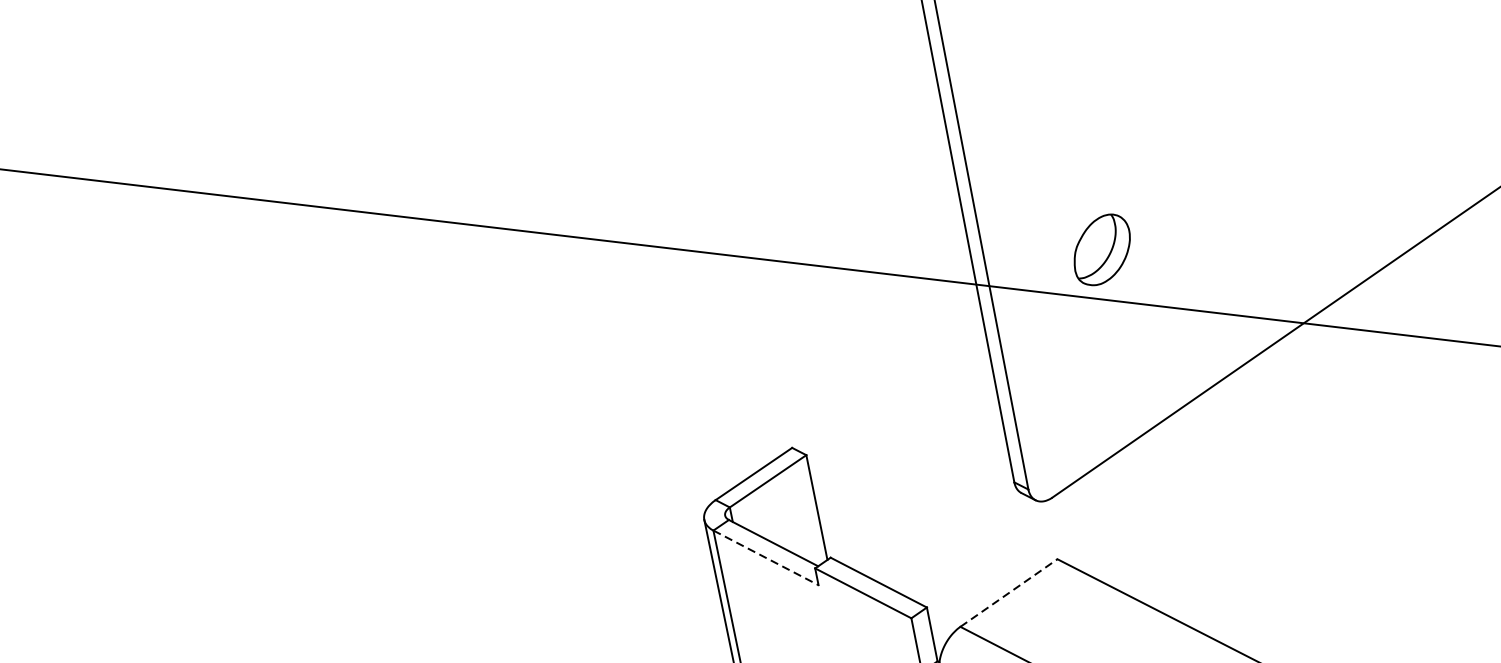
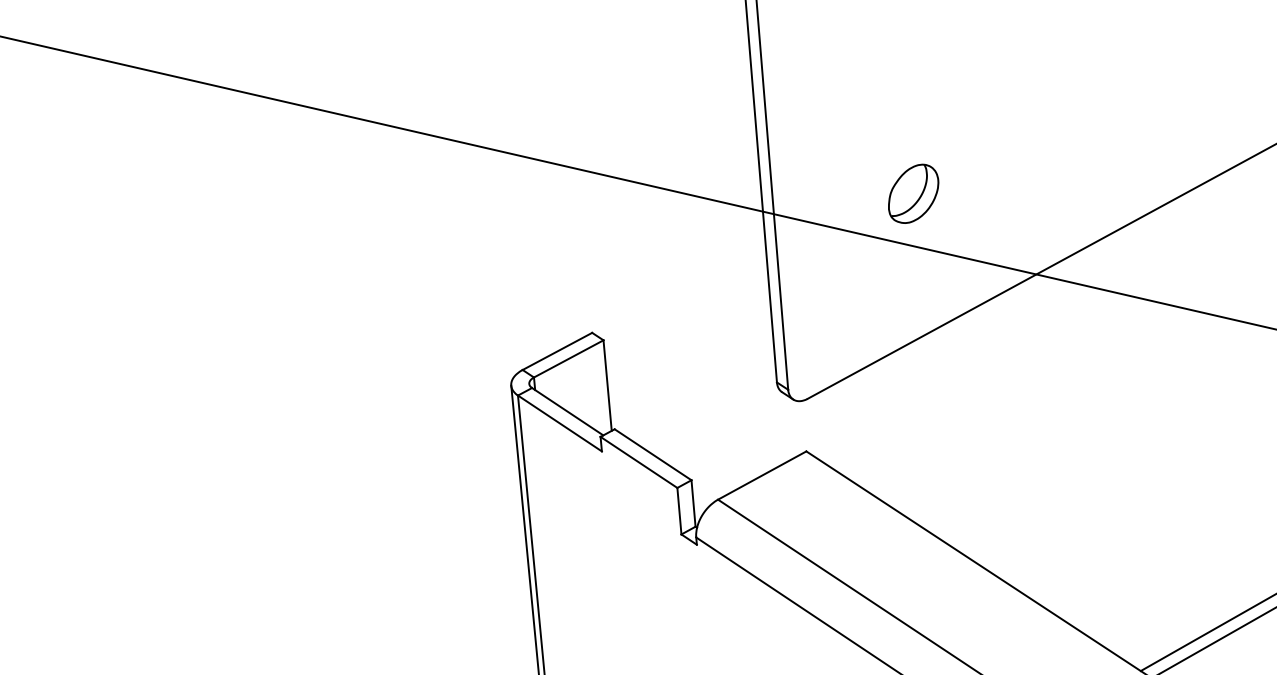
part: (1102, 249) -> (913, 193), moved
line: (766, 557) -> (560, 423), dashed -> solid
line: (1009, 592) -> (762, 475), dashed -> solid

